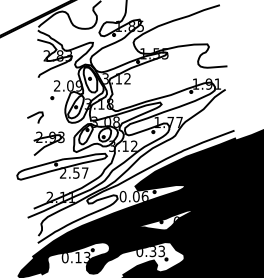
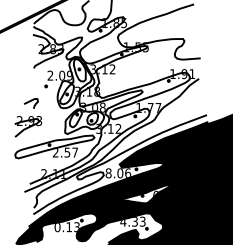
part: (48, 143) -> (27, 126), moved
text: (122, 196) -> (108, 173), 0.06 -> 8.06
text: (139, 253) -> (123, 223), 0.33 -> 4.33

